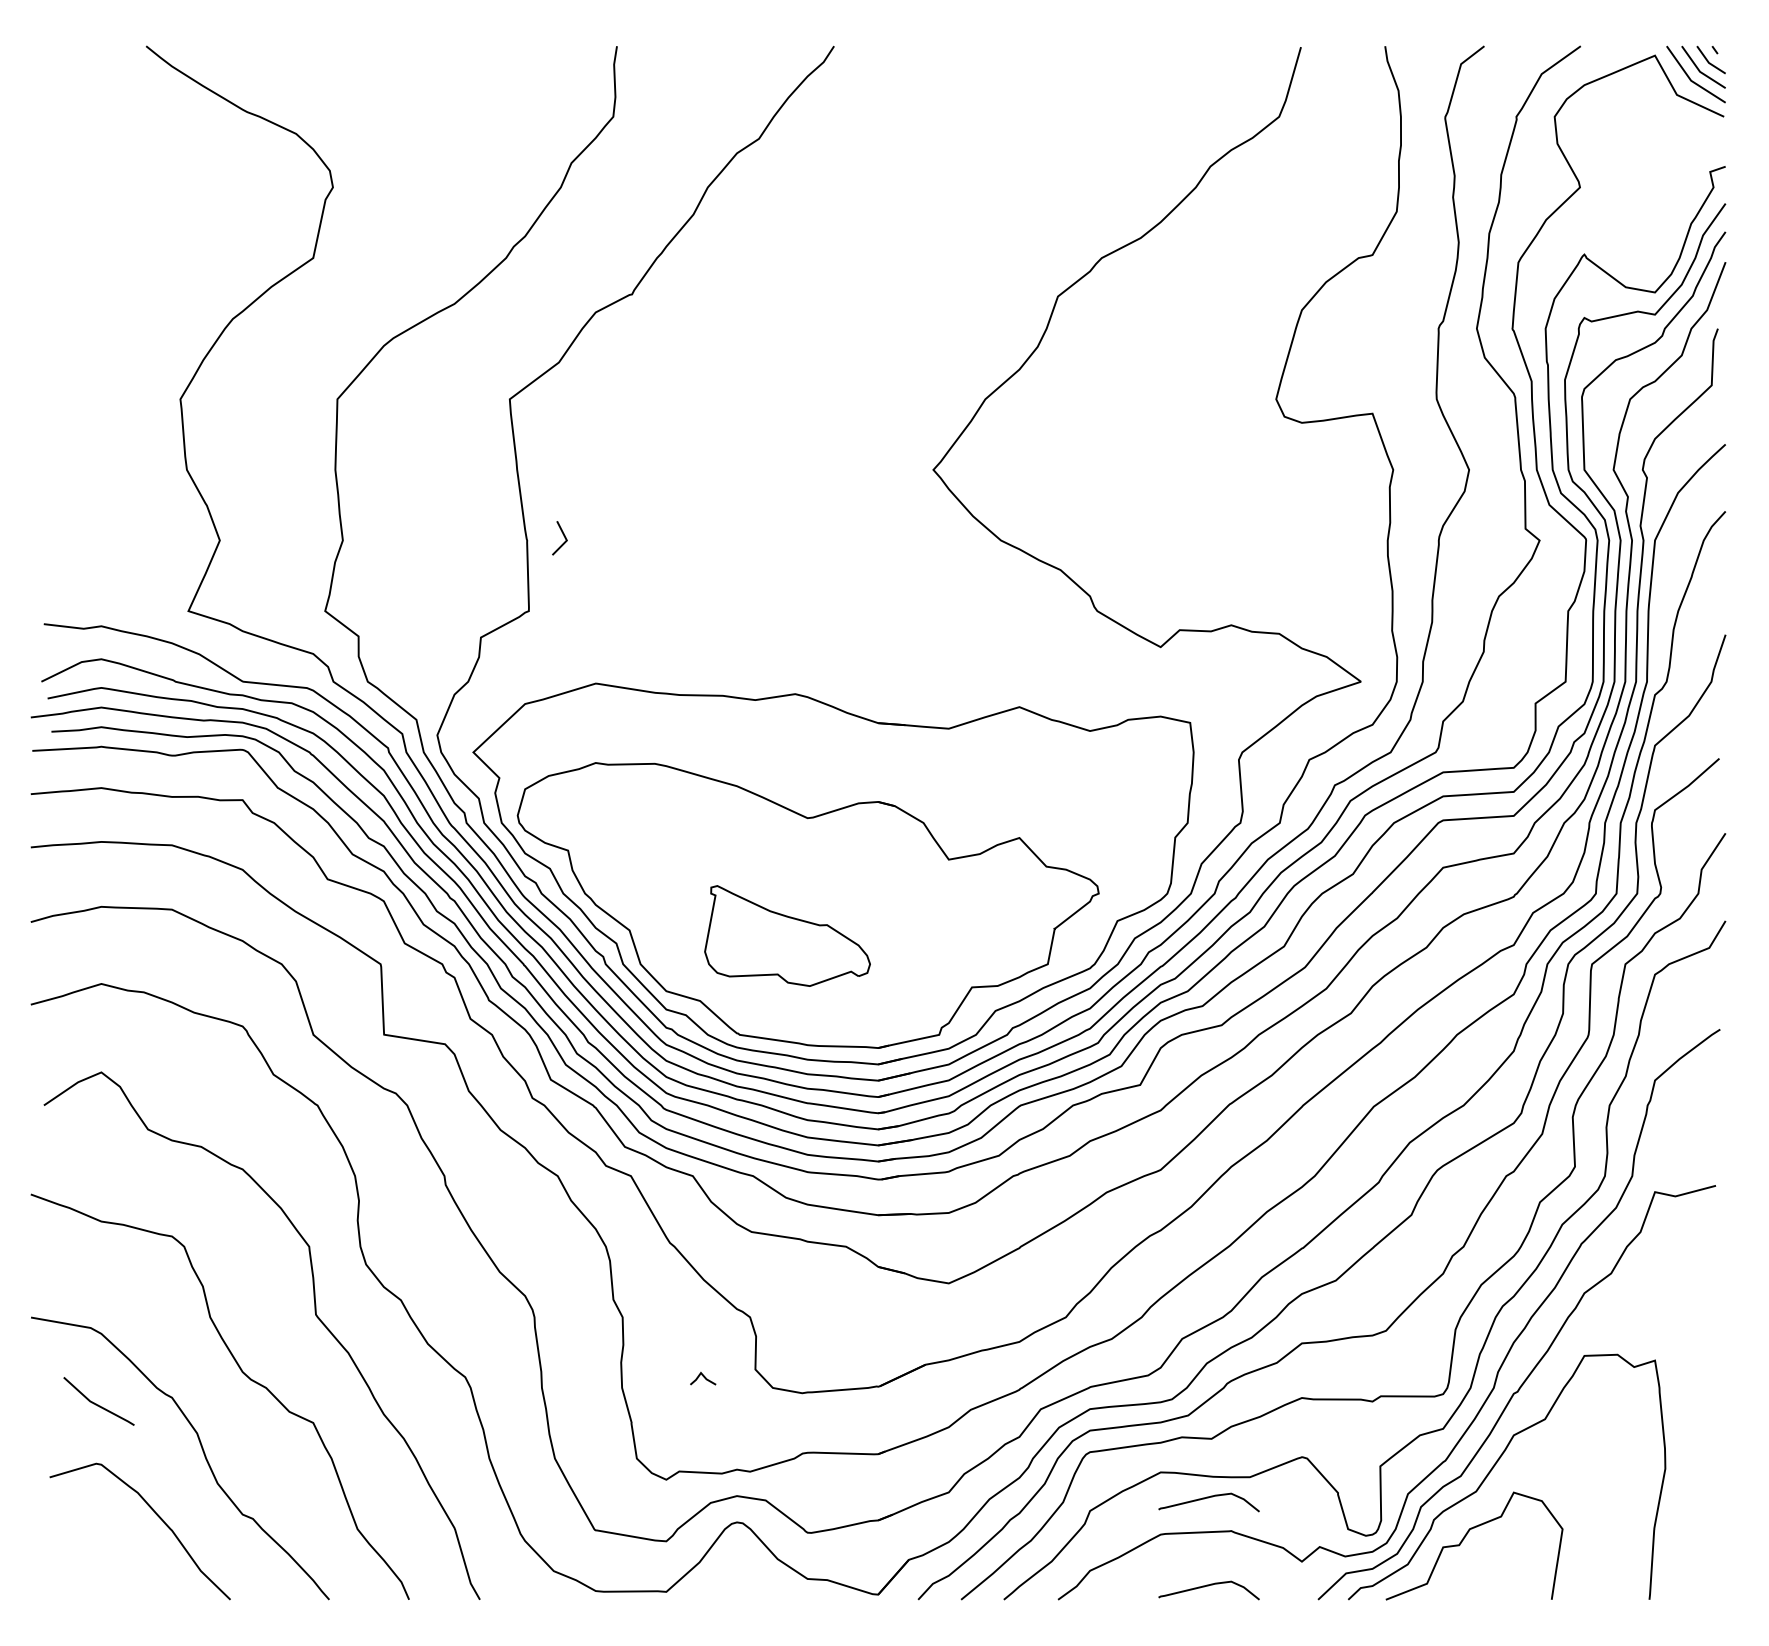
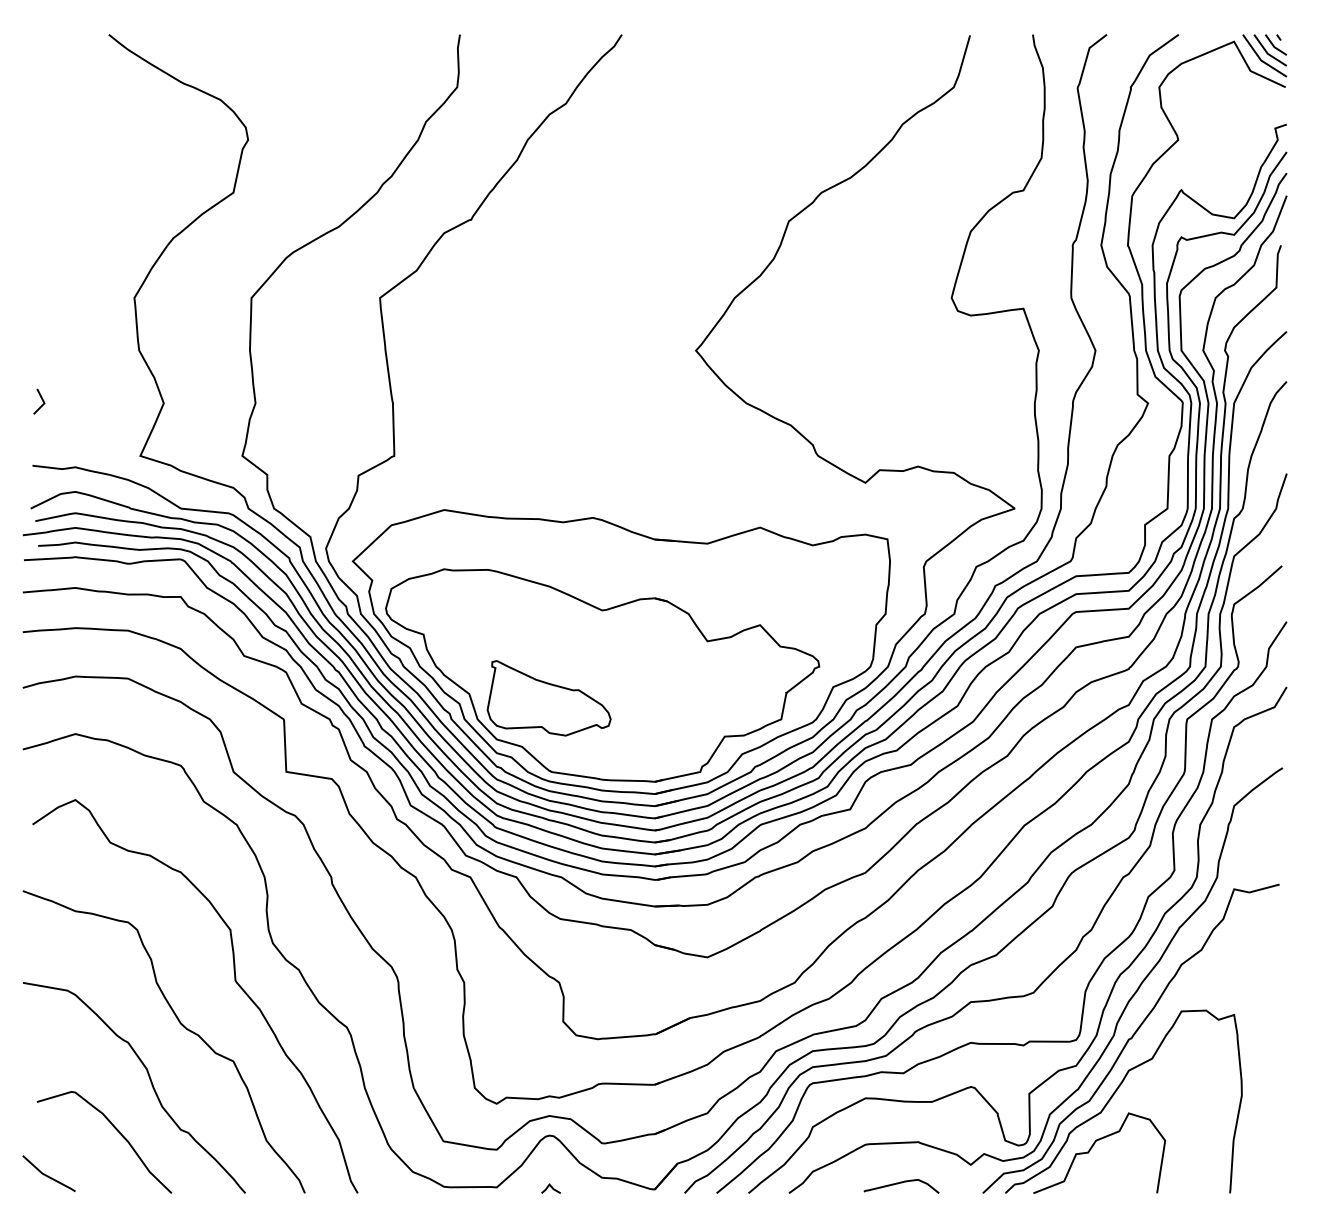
line: (563, 536) -> (41, 400), moved
part: (787, 935) -> (549, 697), moved
line: (703, 1377) -> (551, 1187), moved
line: (96, 1403) -> (47, 1175), moved
curve: (1208, 1498) -> (901, 1117), removed

